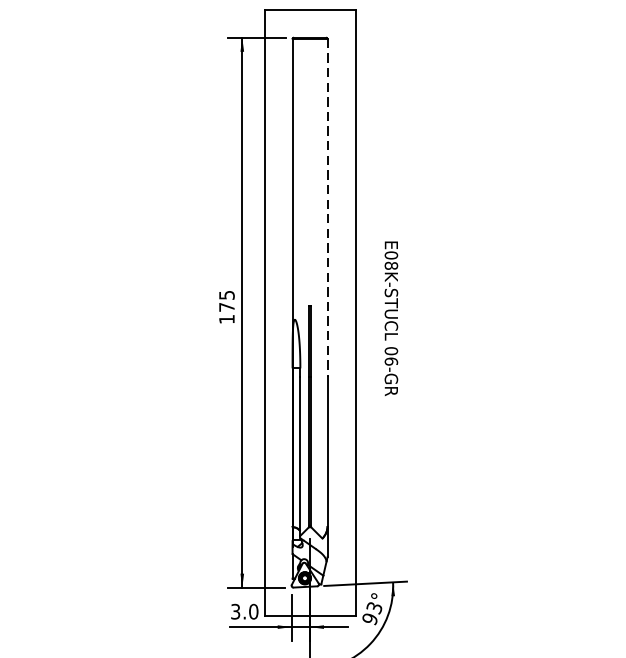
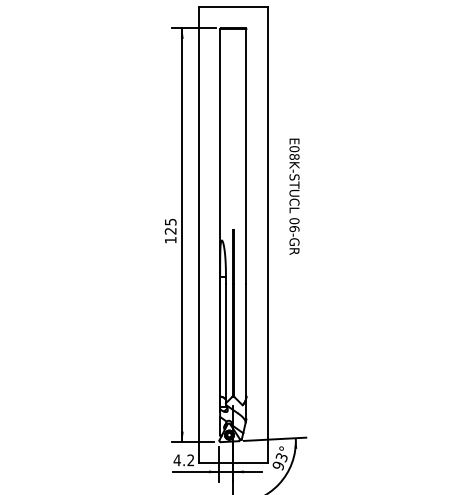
line: (327, 209) -> (246, 157), dashed -> solid
text: (226, 307) -> (170, 231), 175 -> 125
text: (391, 318) -> (294, 196), moved
text: (243, 611) -> (183, 460), 3.0 -> 4.2

